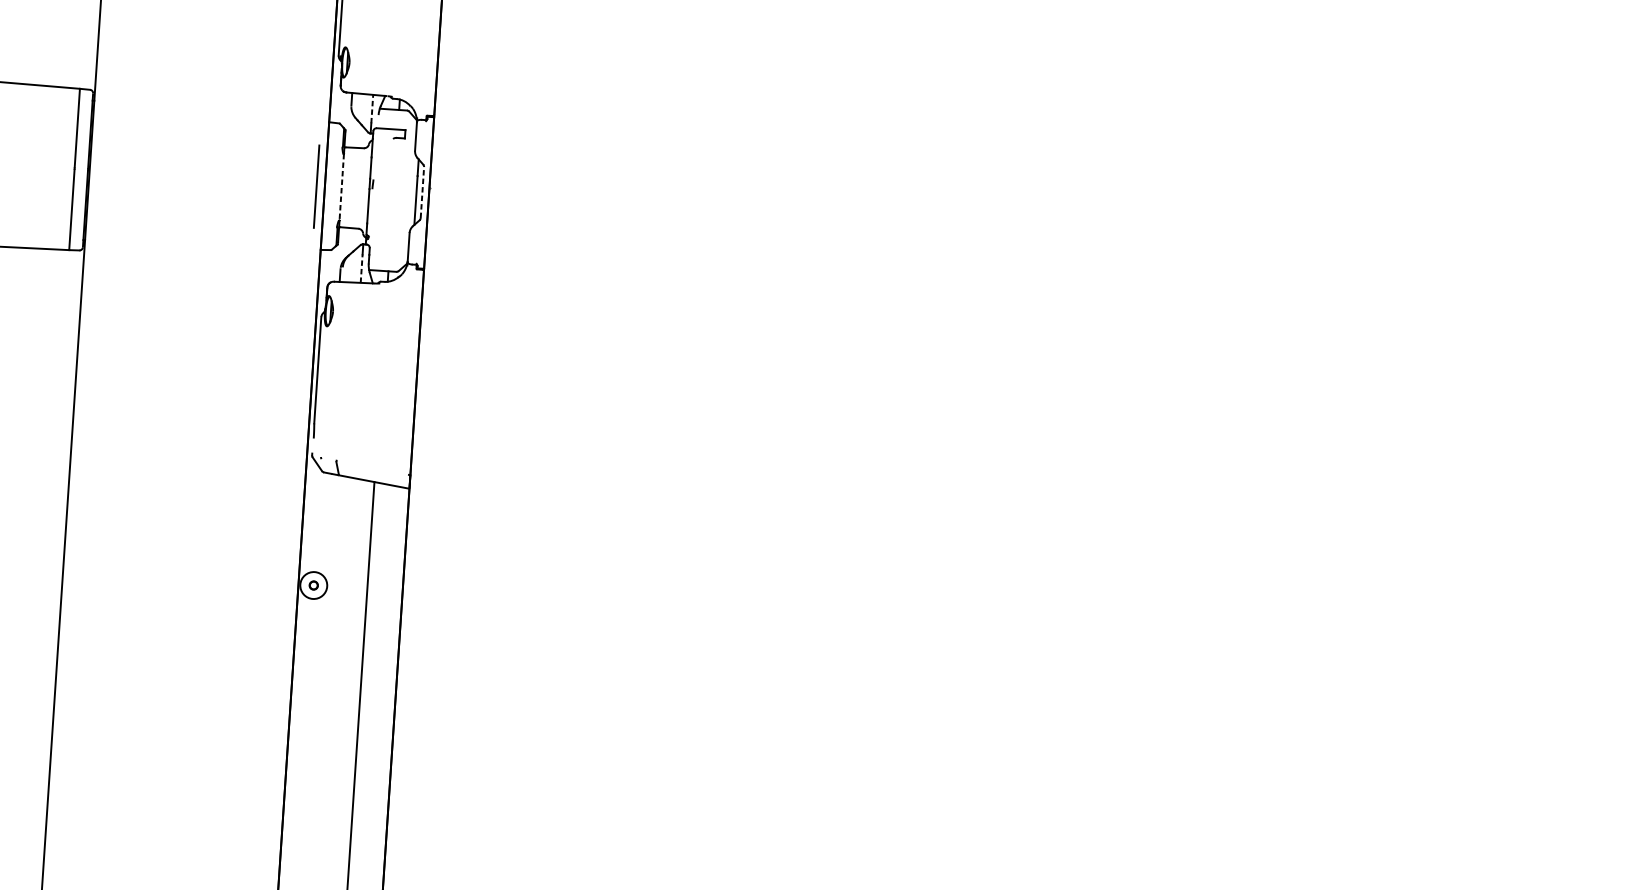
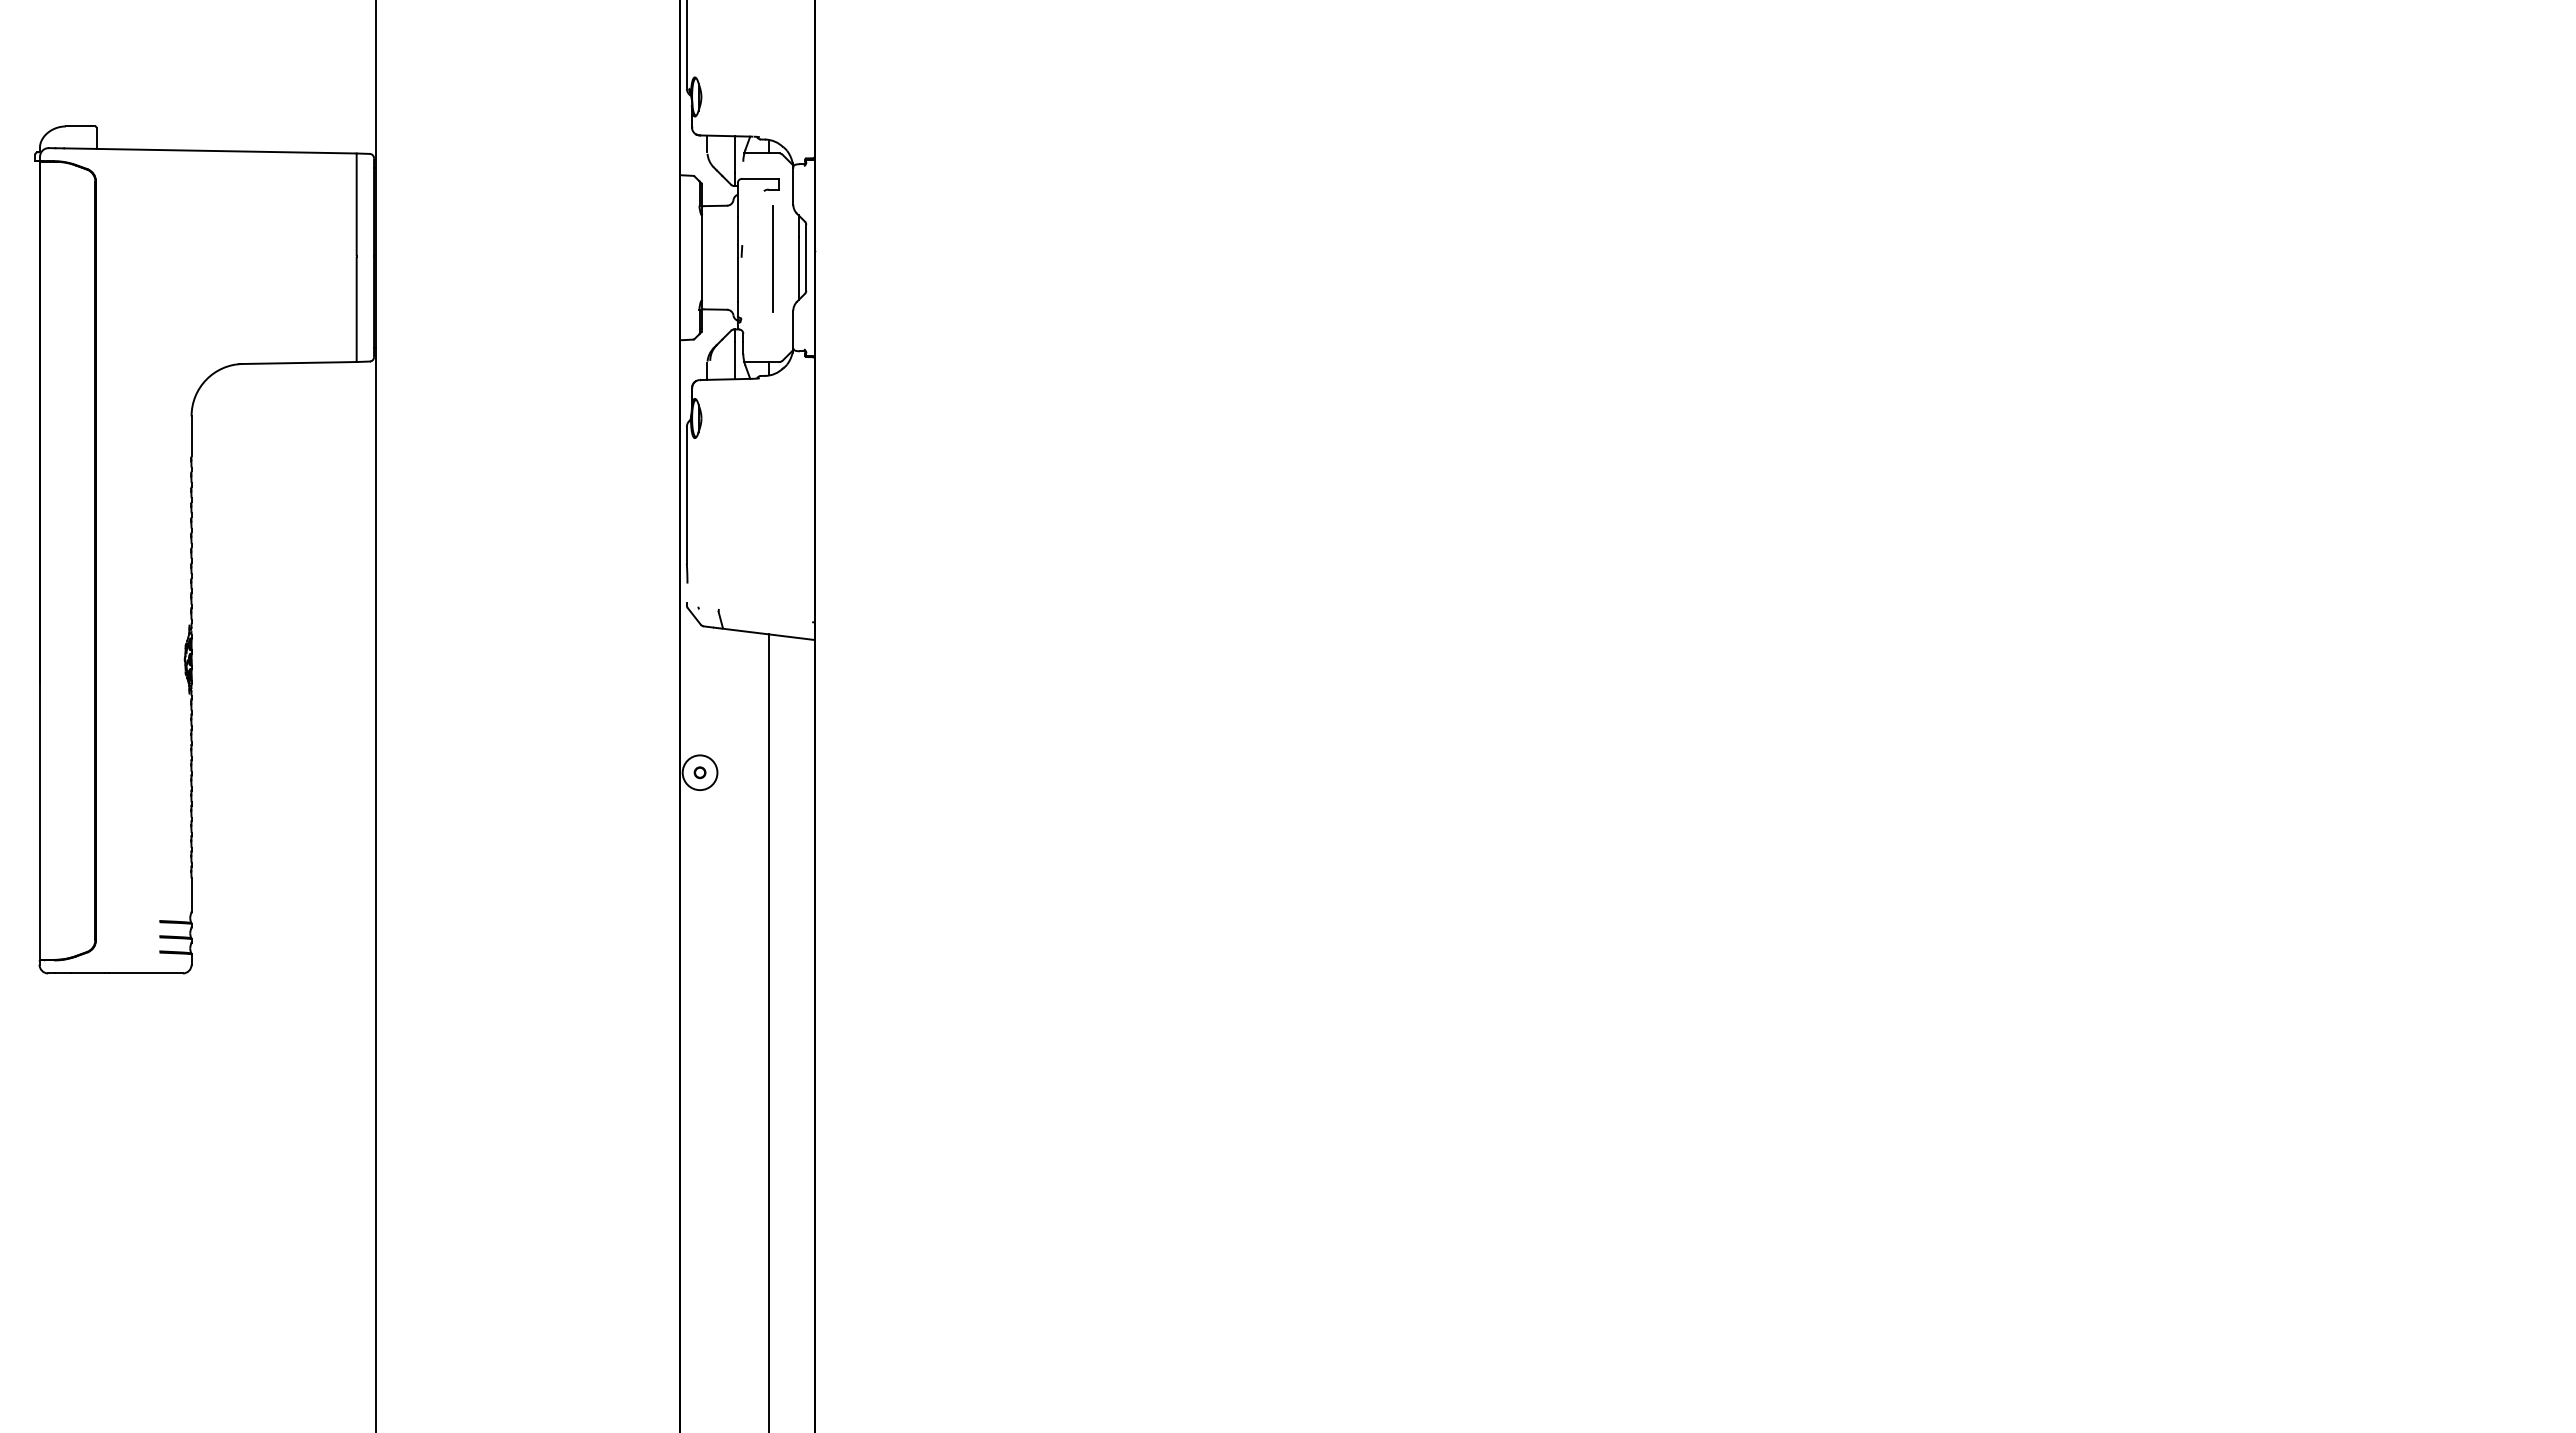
line: (372, 109) -> (734, 154), dashed -> solid
line: (316, 186) -> (772, 258), moved
line: (342, 187) -> (702, 257), dashed -> solid
line: (422, 192) -> (806, 257), dashed -> solid
line: (361, 268) -> (734, 360), dashed -> solid

